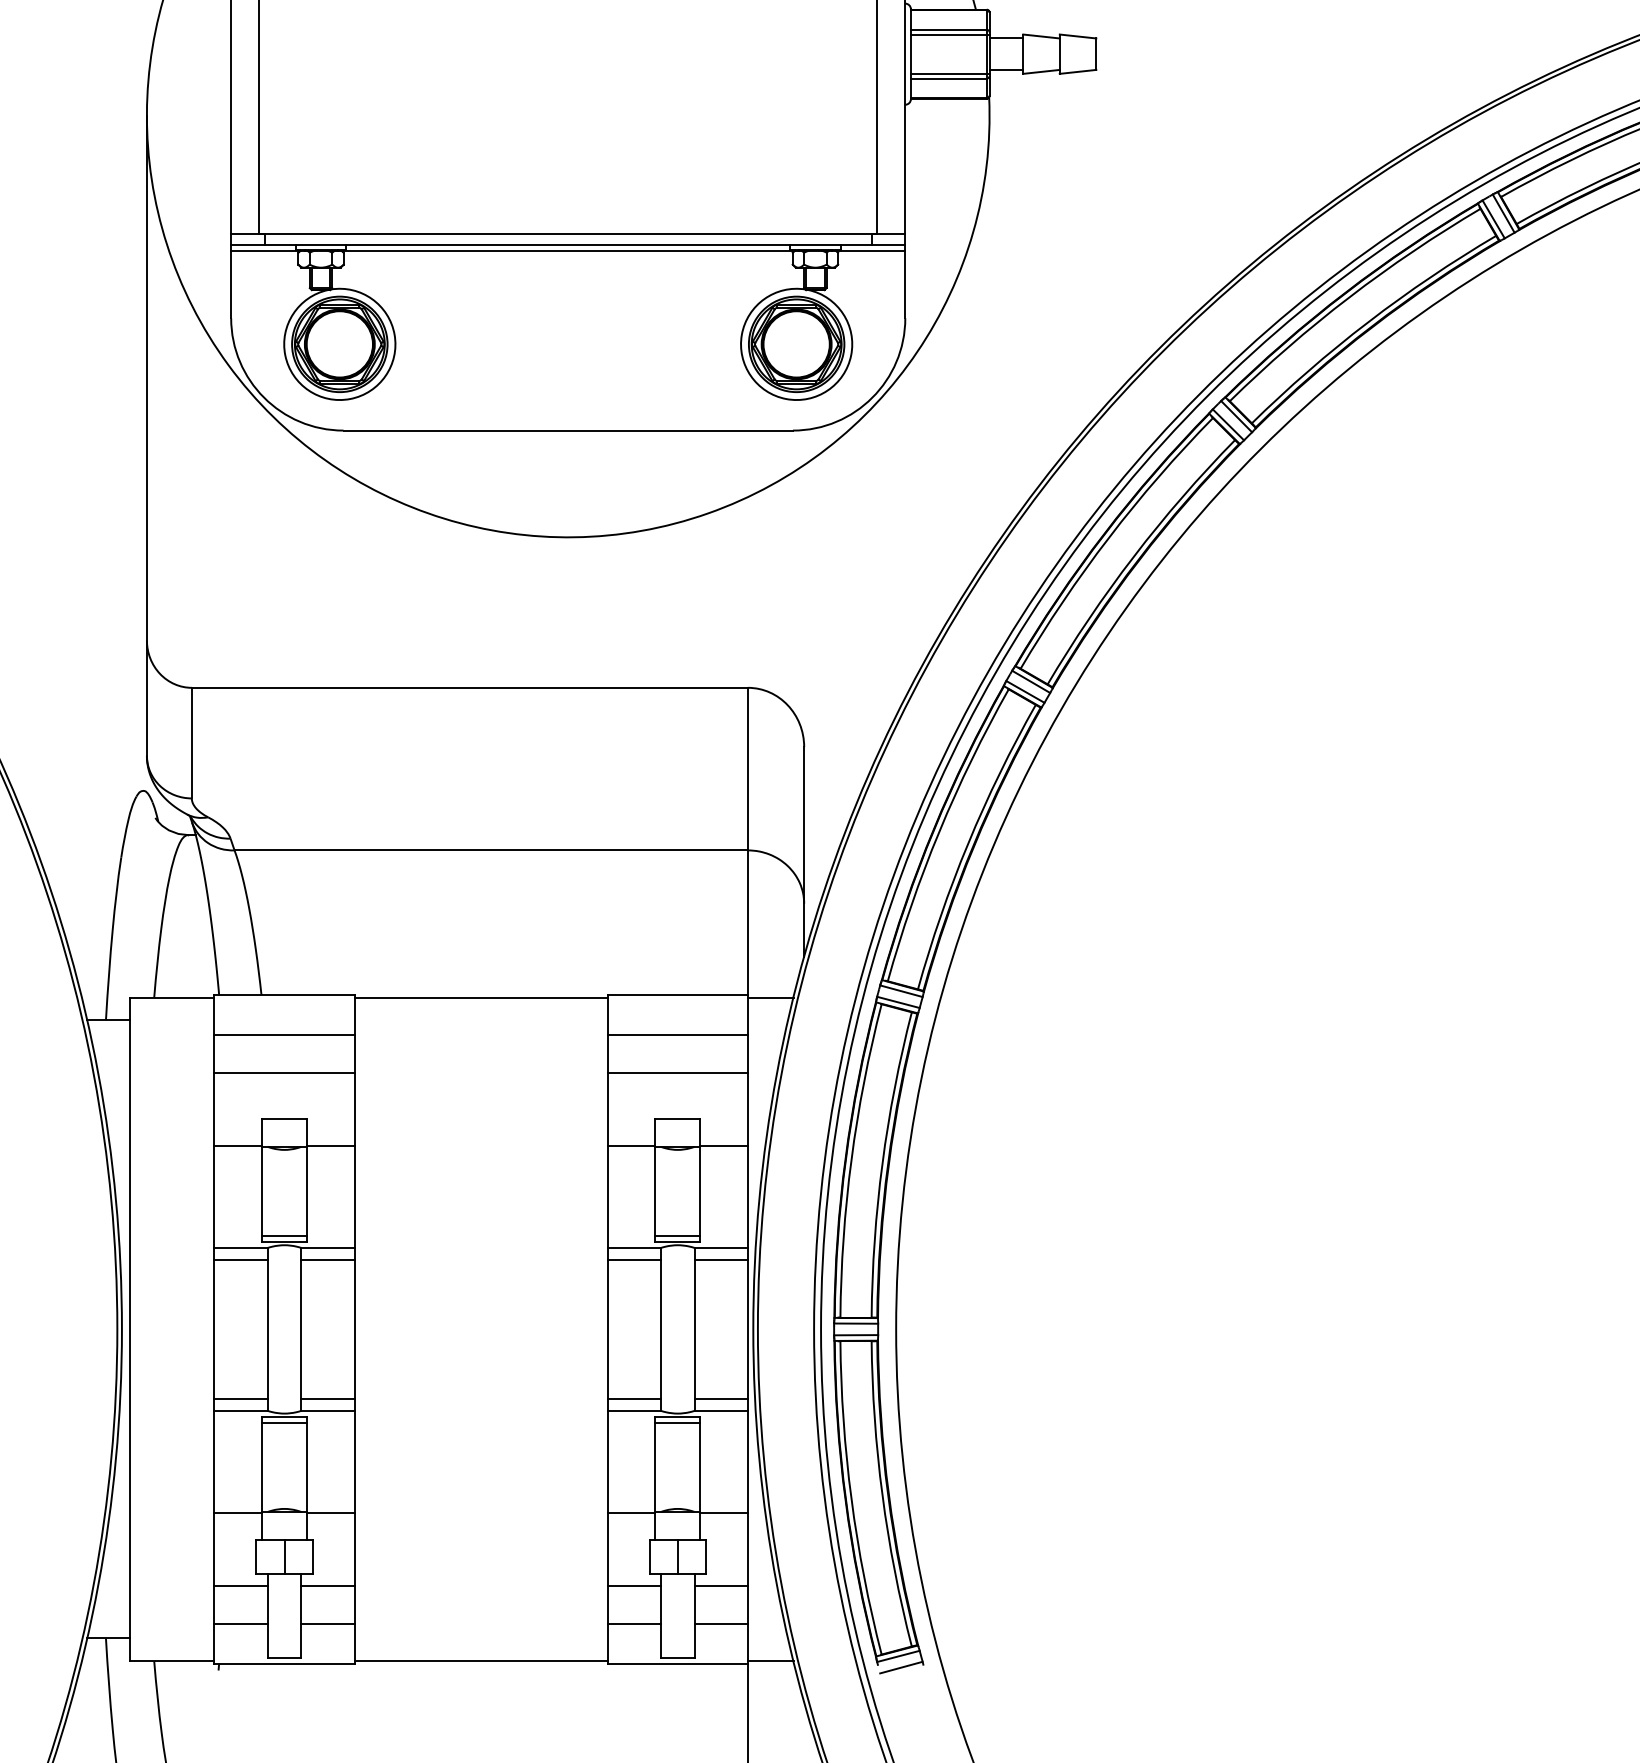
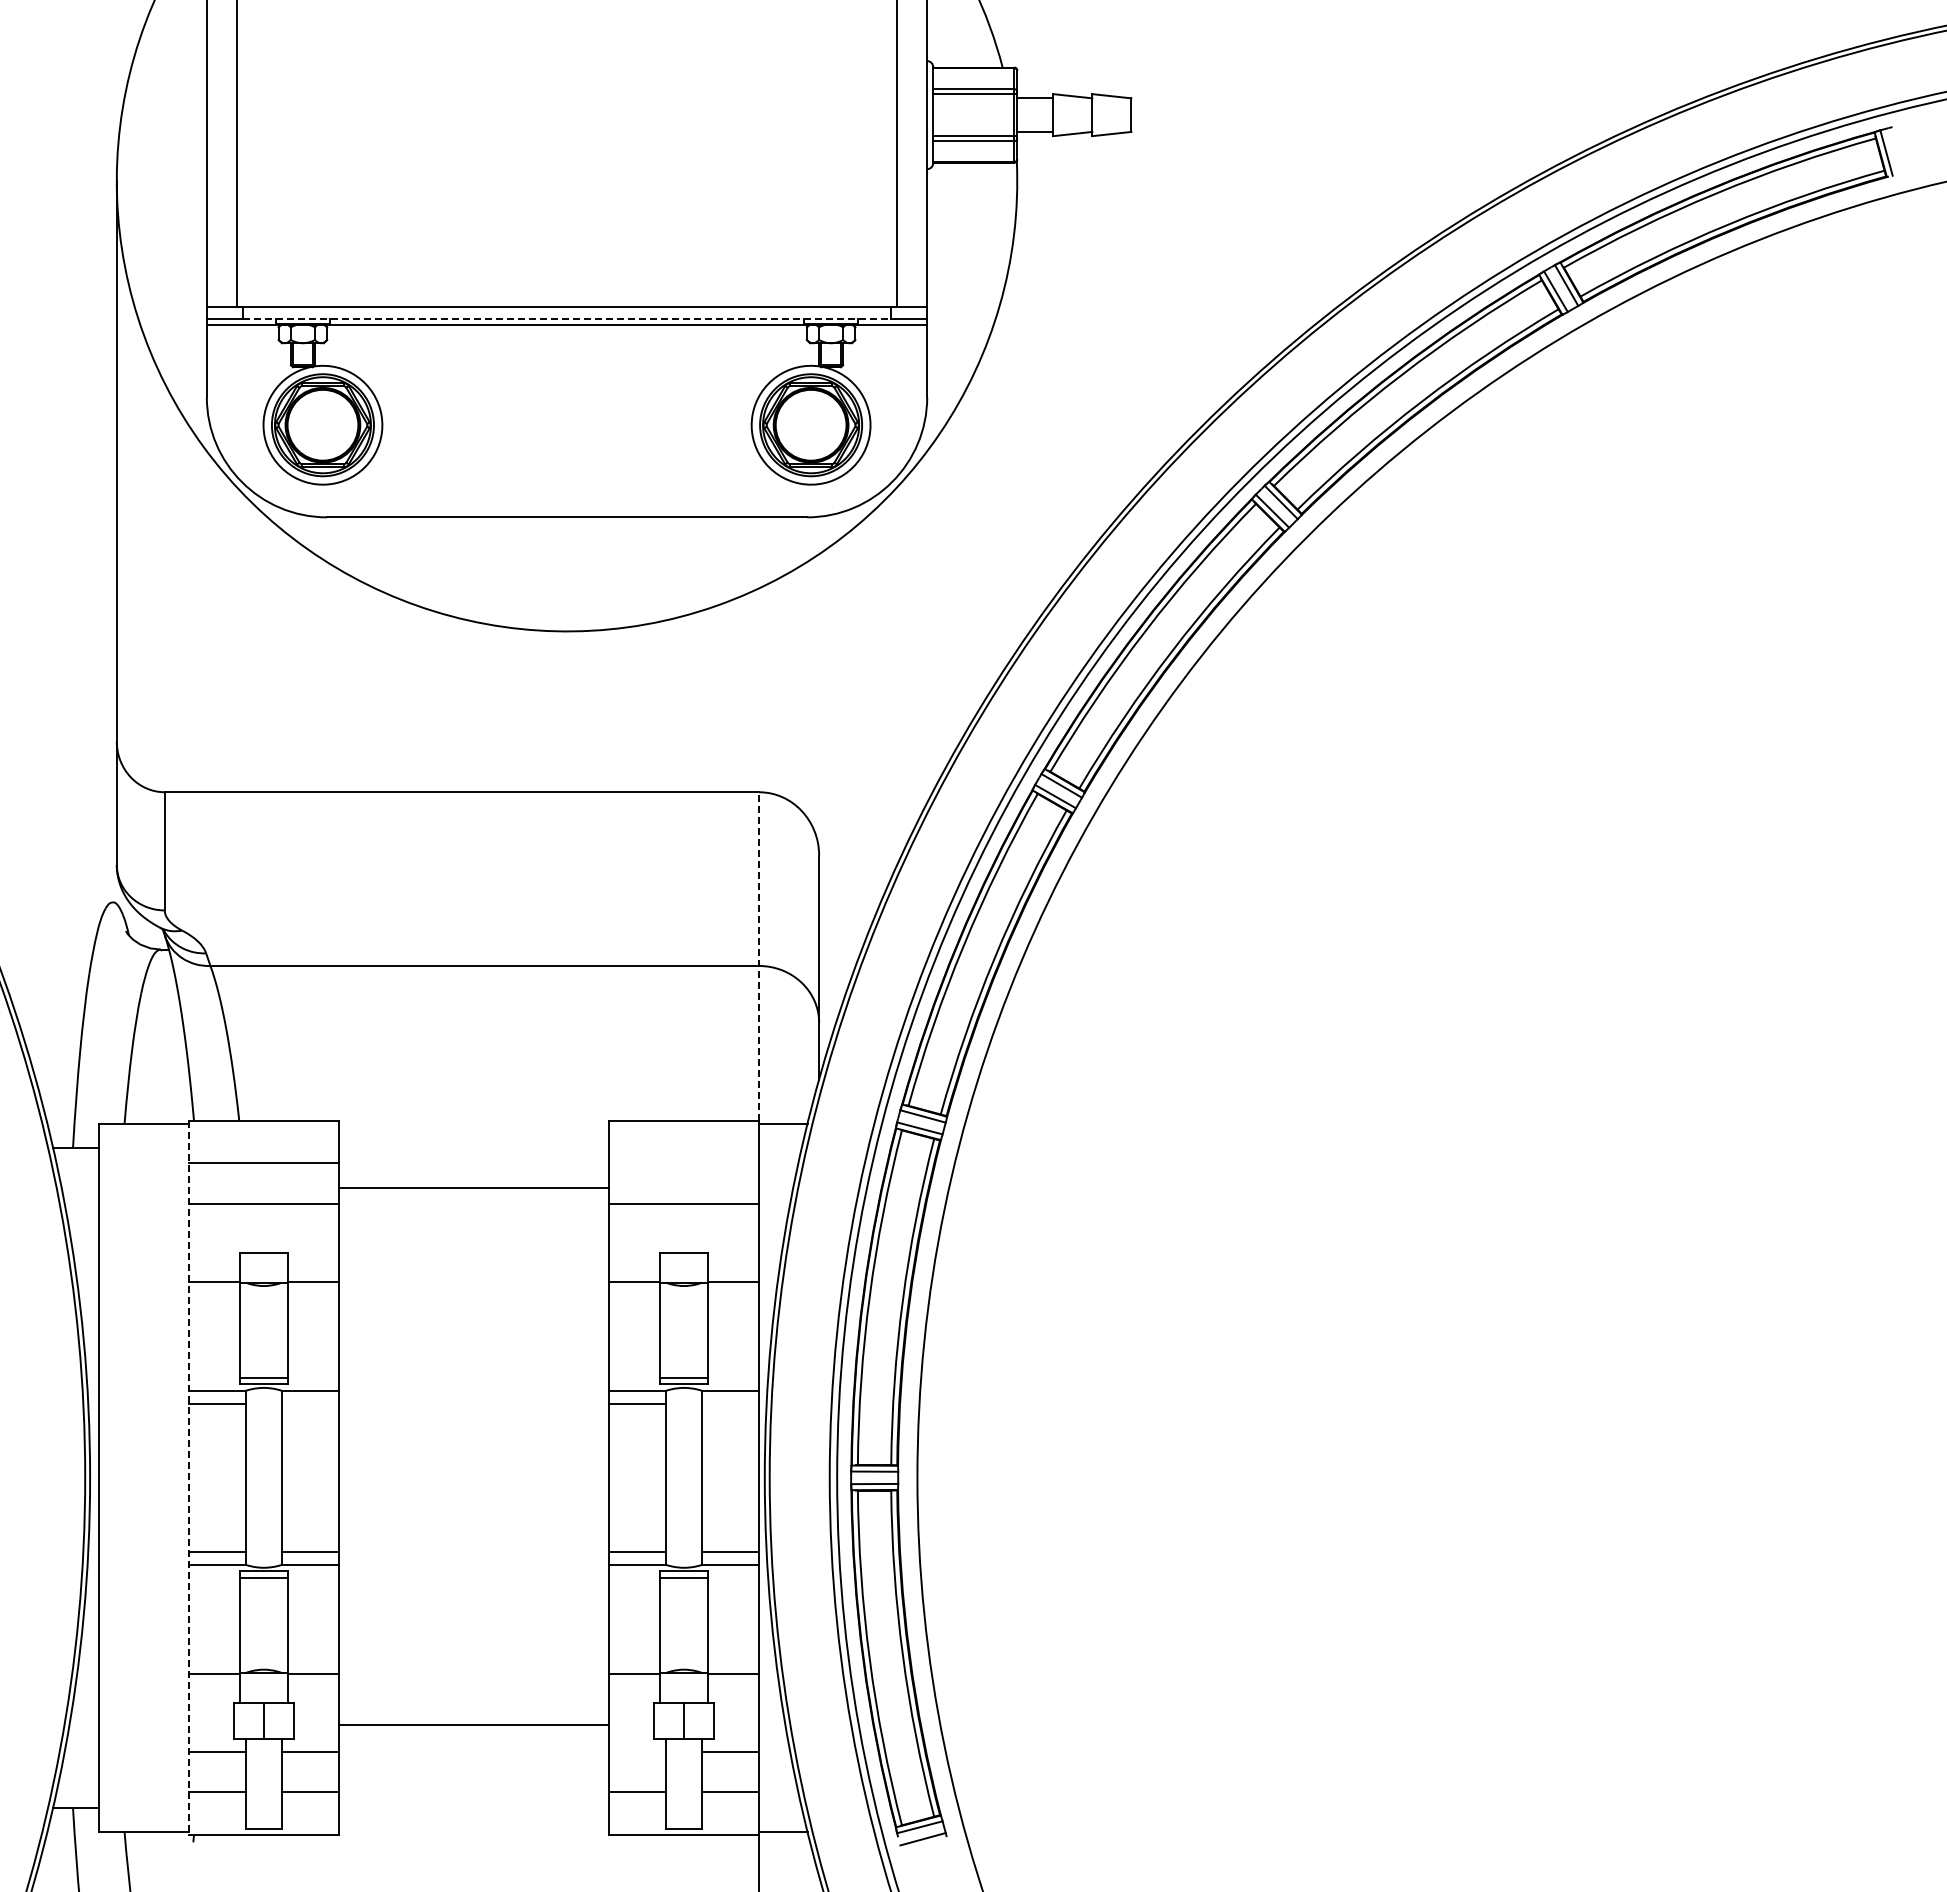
line: (568, 245) -> (567, 319), solid -> dashed
line: (748, 840) -> (759, 955), solid -> dashed
line: (480, 997) -> (473, 1187), moved
line: (678, 1035) -> (684, 1163), removed
line: (327, 1259) -> (309, 1403), removed
line: (721, 1259) -> (730, 1403), removed
line: (214, 1330) -> (188, 1478), solid -> dashed
line: (634, 1585) -> (637, 1751), removed
line: (480, 1661) -> (473, 1725), moved

